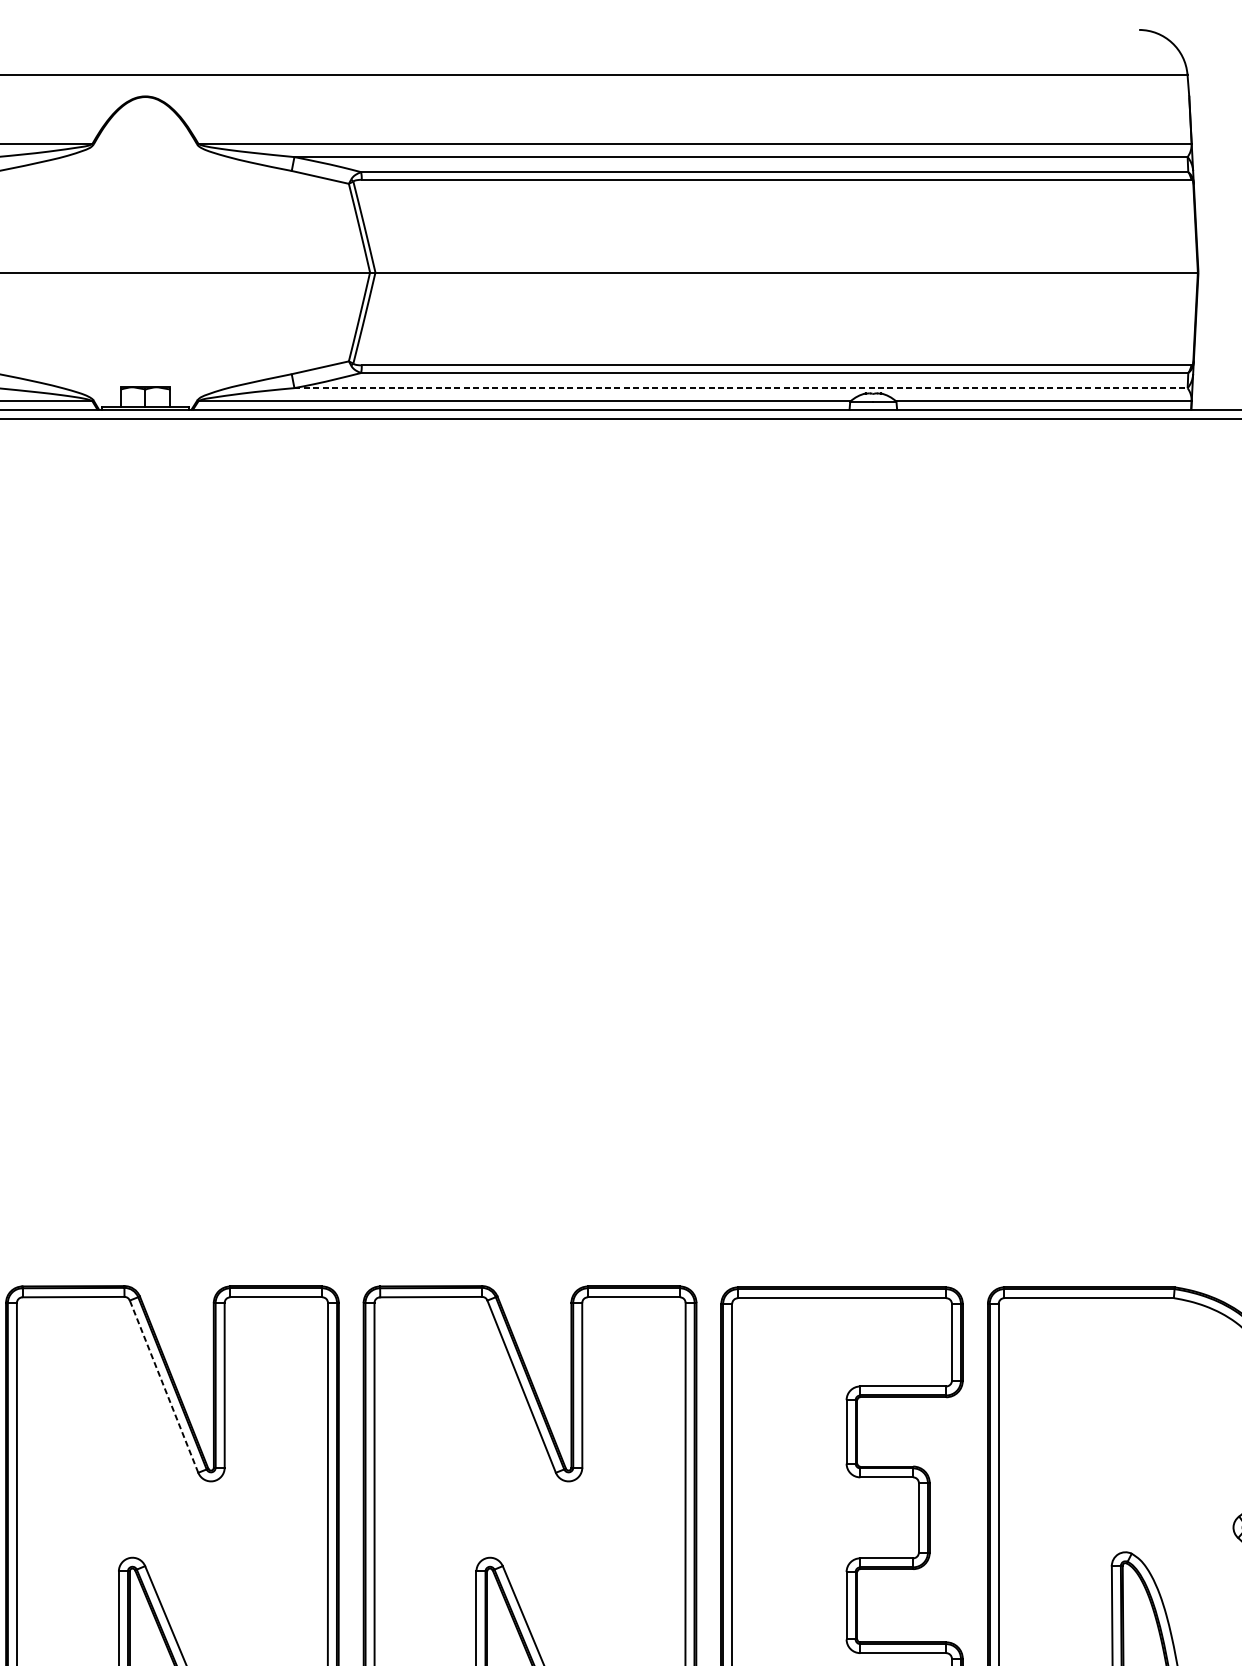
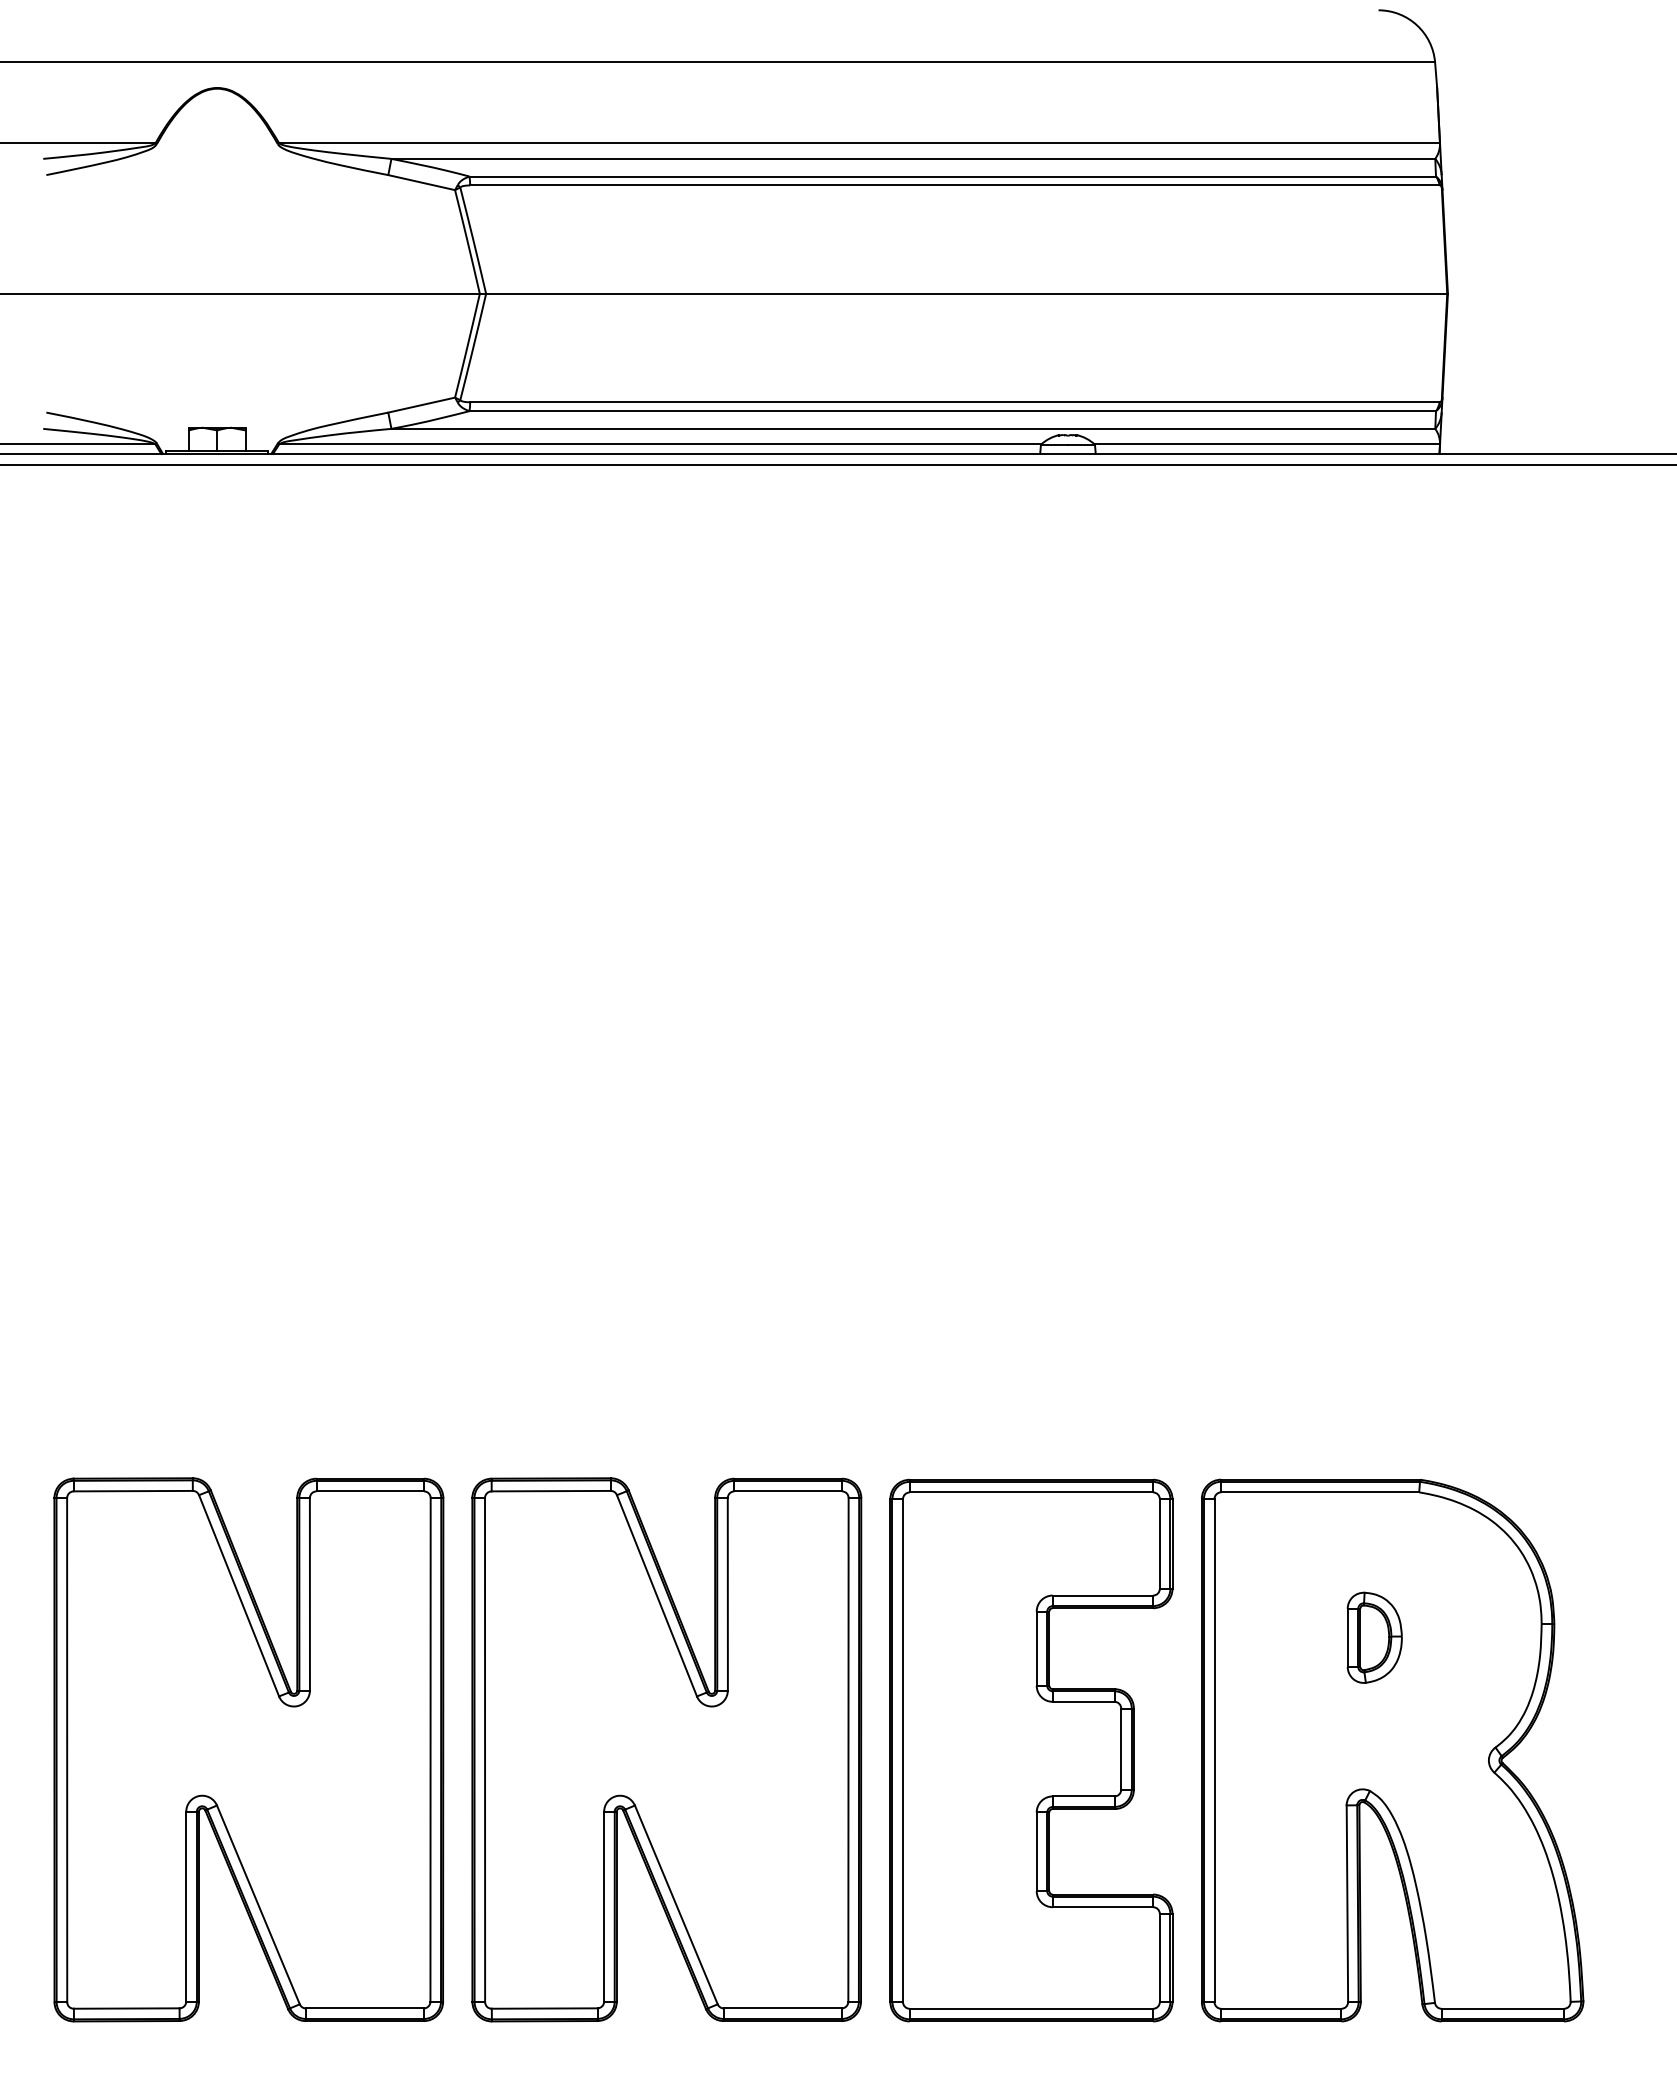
line: (741, 387) -> (913, 428), dashed -> solid
line: (163, 1386) -> (238, 1595), dashed -> solid
part: (1135, 1422) -> (1374, 1637), added

